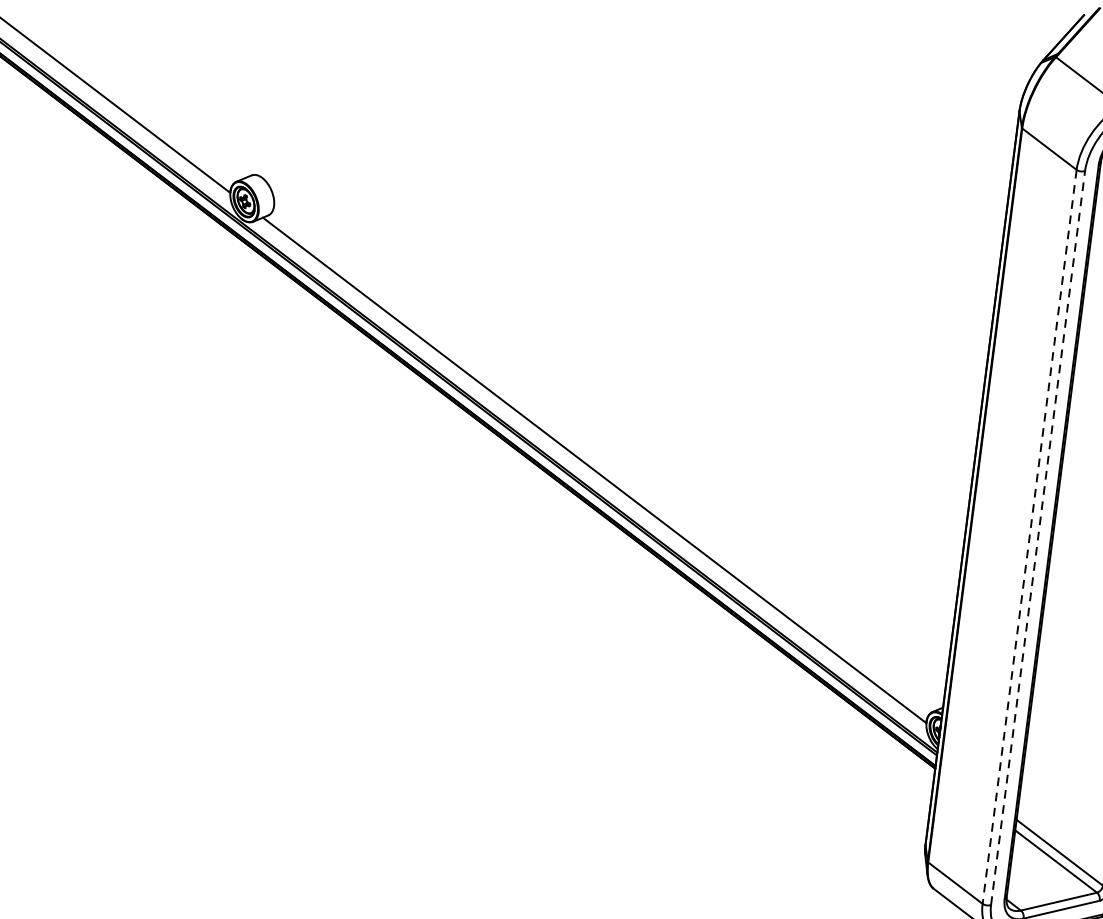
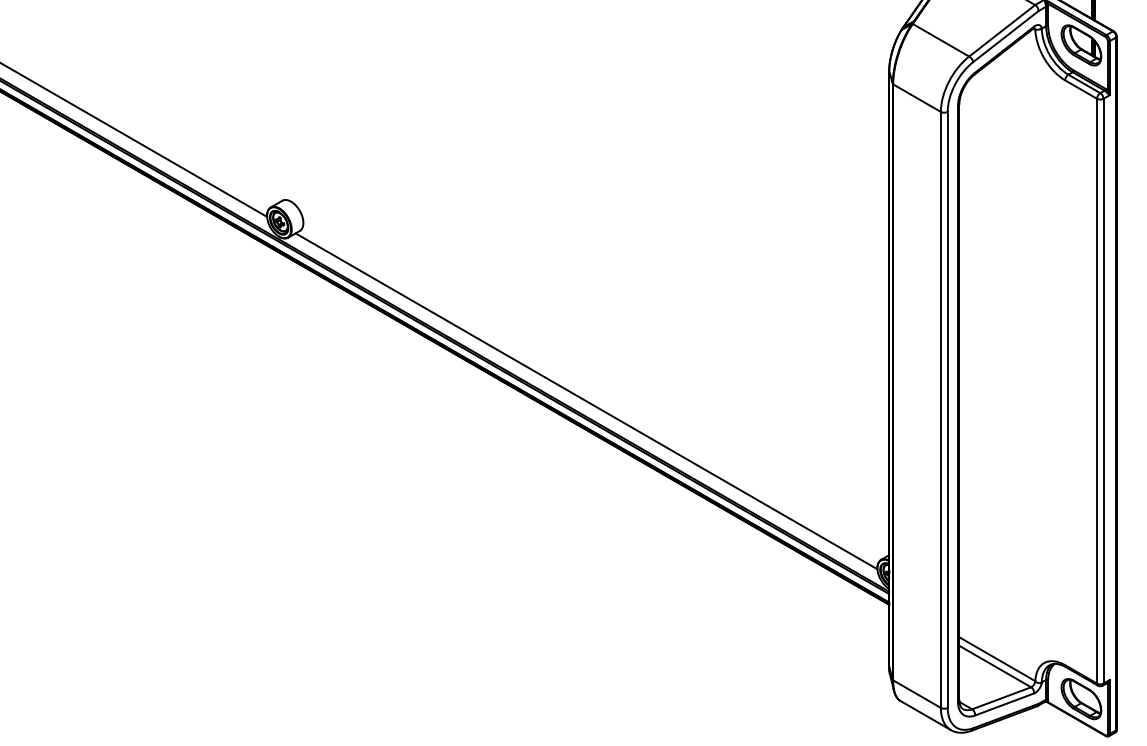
line: (1029, 536) -> (940, 409), dashed -> solid
line: (1037, 537) -> (947, 409), dashed -> solid

